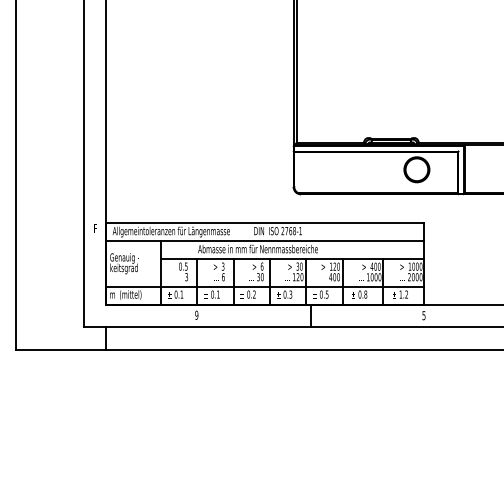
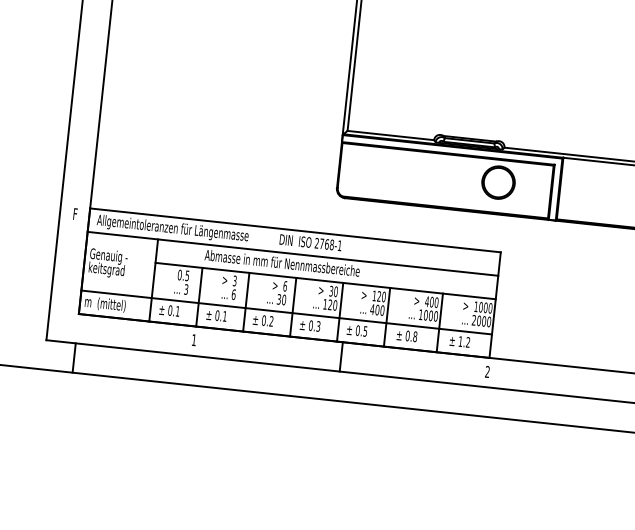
text: (196, 314) -> (193, 339), 9 -> 1
text: (423, 315) -> (486, 371), 5 -> 2

